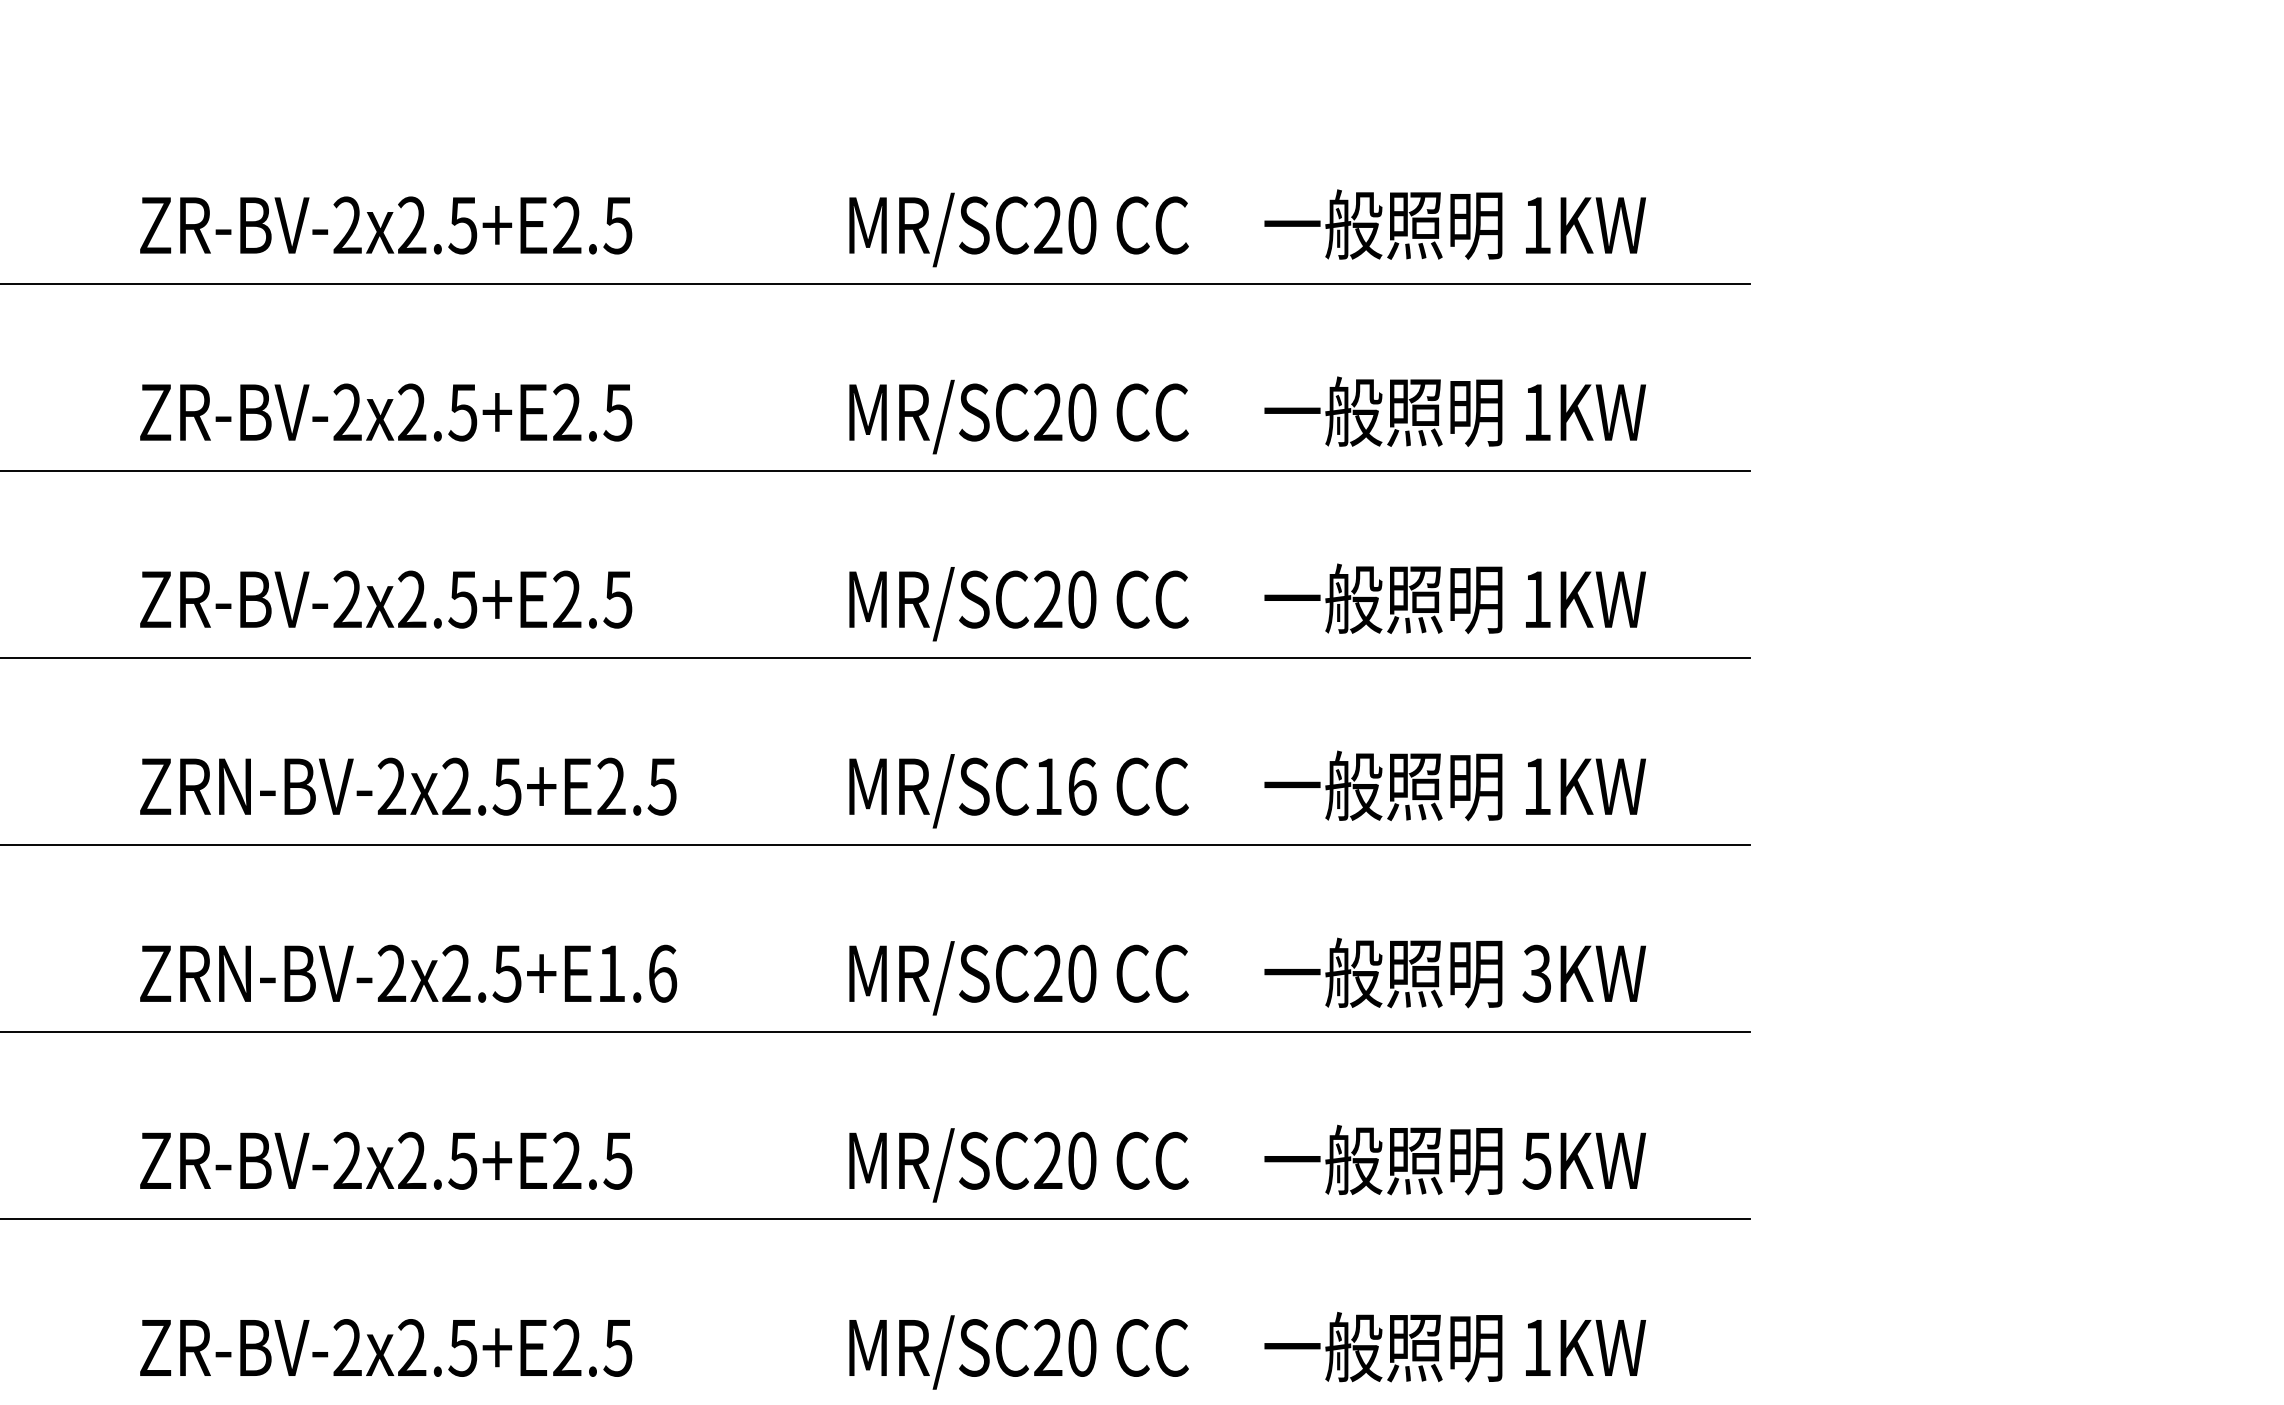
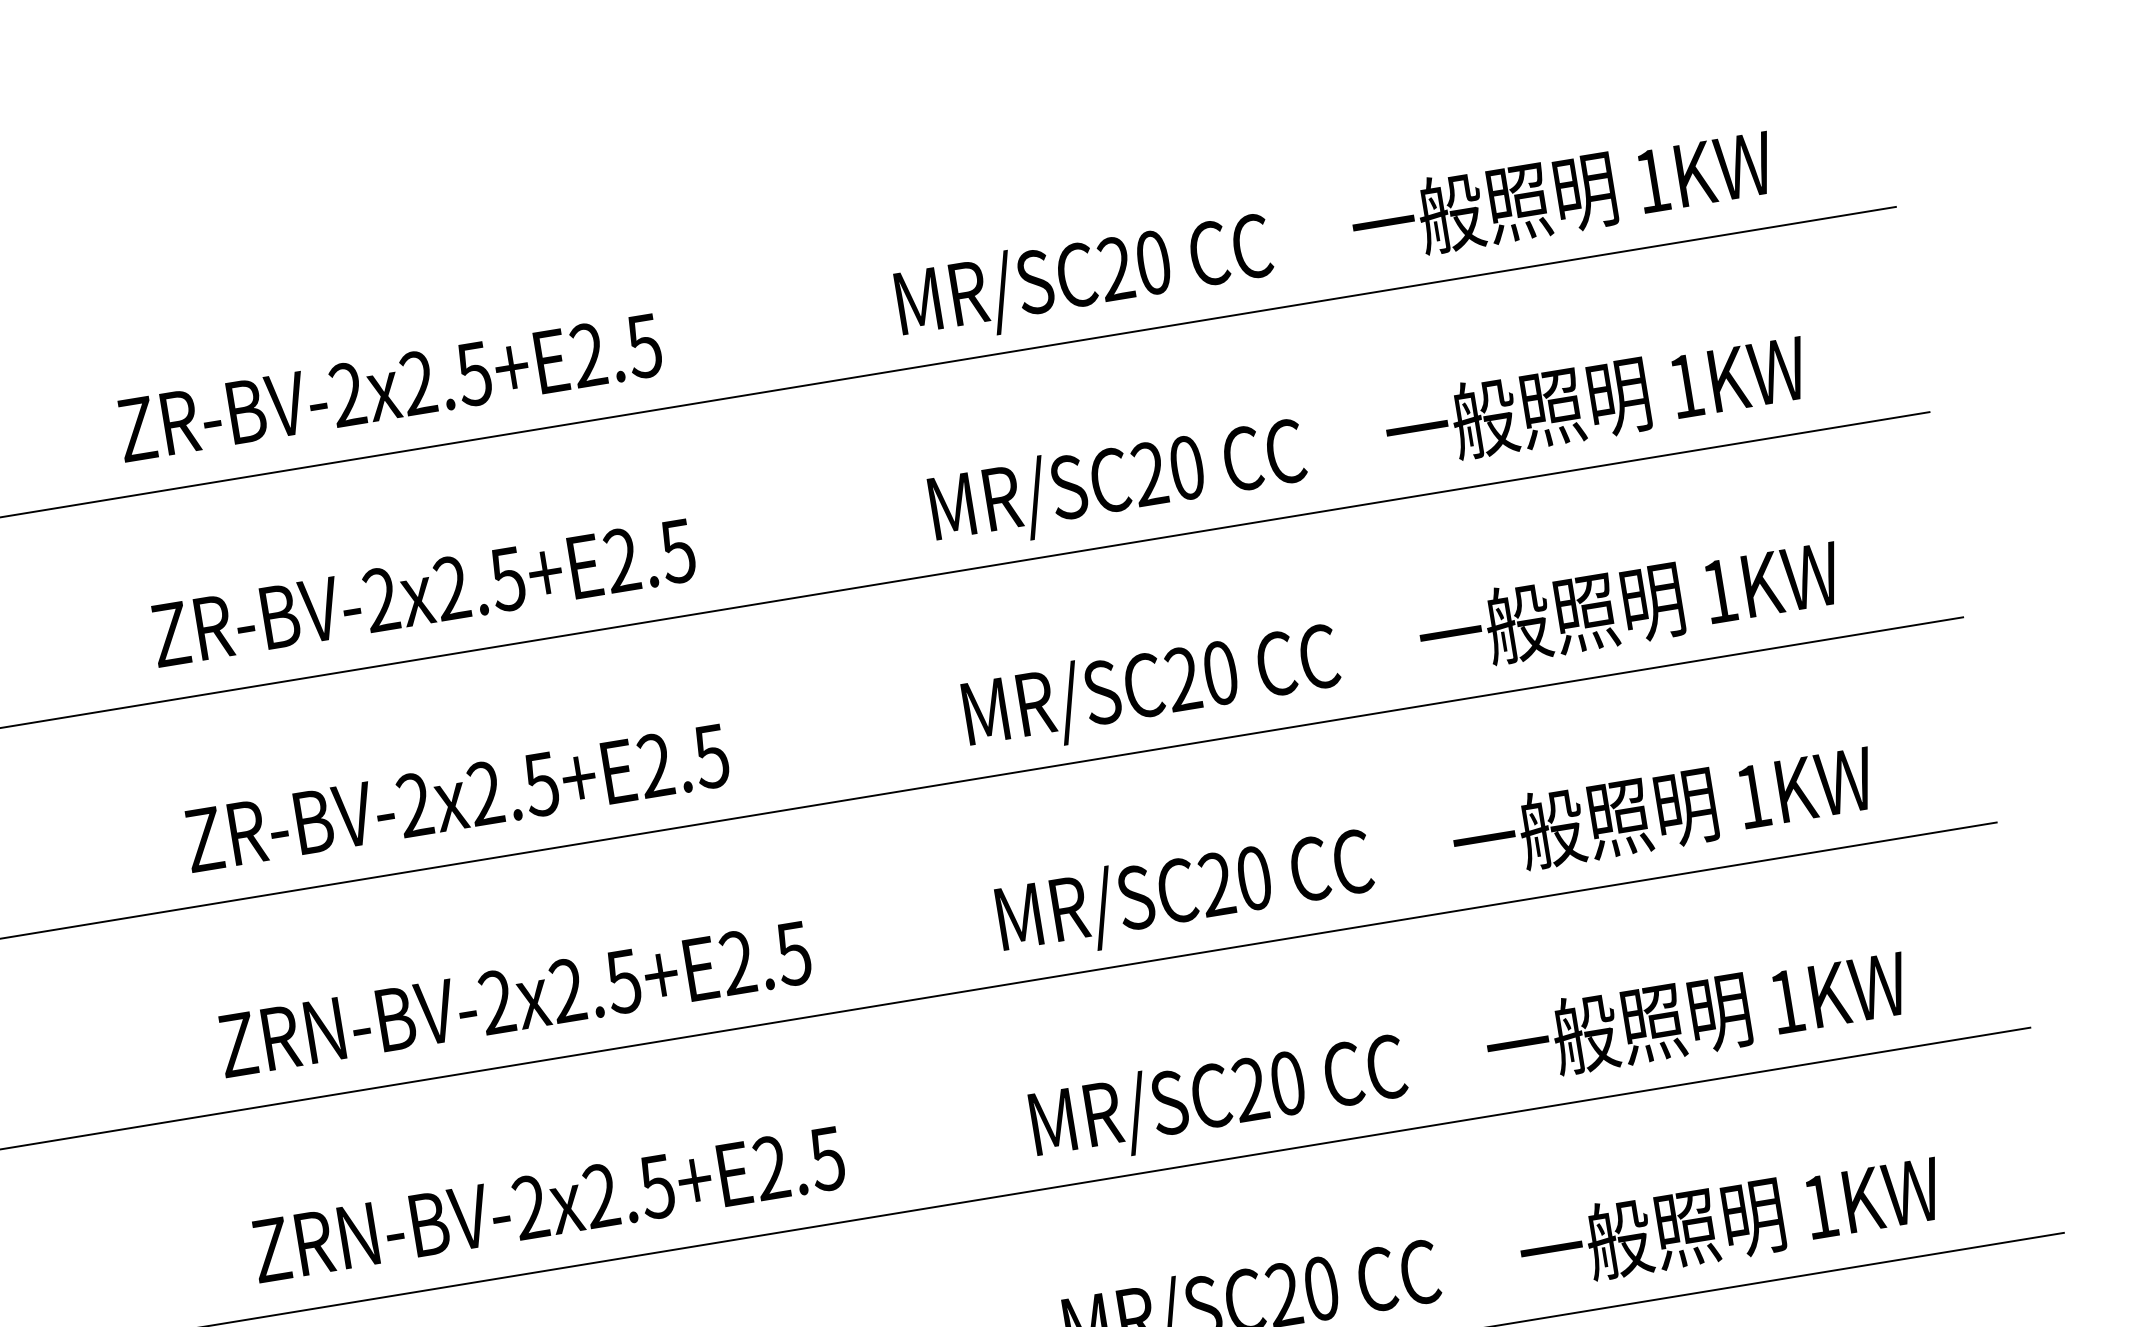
text: (1065, 786) -> (1235, 881), MR/SC16 -> MR/SC20
text: (637, 973) -> (799, 1163), ZRN-BV-2x2.5+E1.6 -> ZRN-BV-2x2.5+E2.5
text: (1536, 973) -> (1785, 1001), 3KW -> 1KW
text: (1536, 1160) -> (1819, 1206), 5KW -> 1KW

